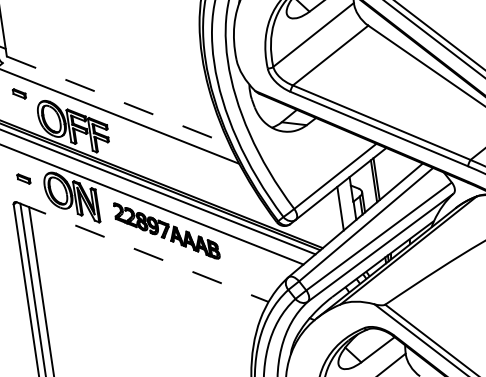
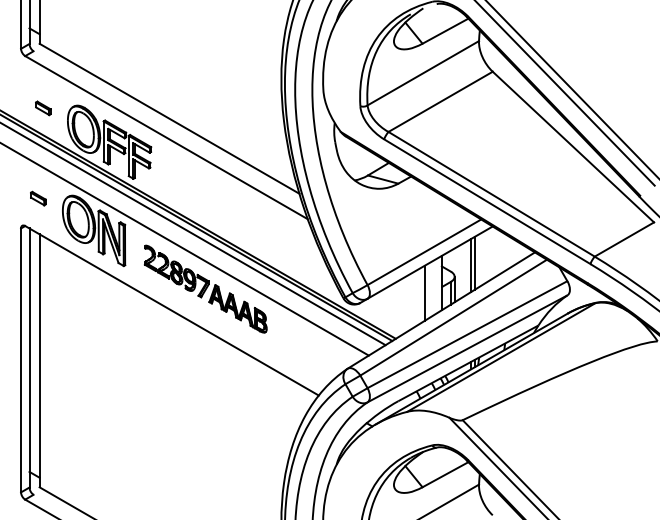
part: (19, 93) -> (43, 108), moved
line: (118, 100) -> (169, 118), dashed -> solid
line: (143, 252) -> (172, 311), dashed -> solid

